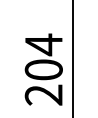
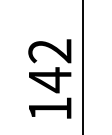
text: (43, 69) -> (49, 79), 204 -> 142

